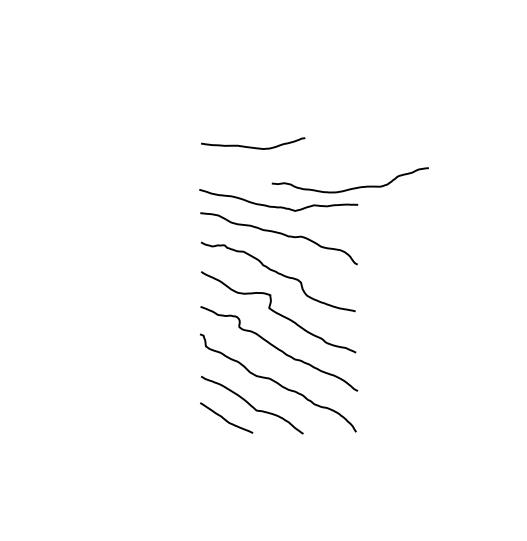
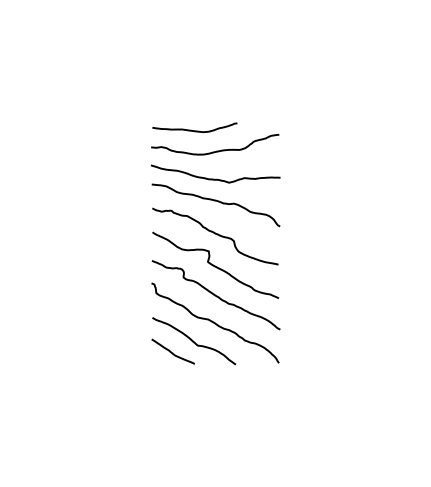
curve: (351, 187) -> (216, 150), moved

